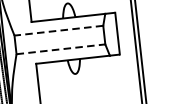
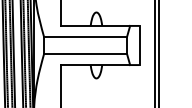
line: (58, 30) -> (85, 36), dashed -> solid
line: (60, 49) -> (85, 54), dashed -> solid

